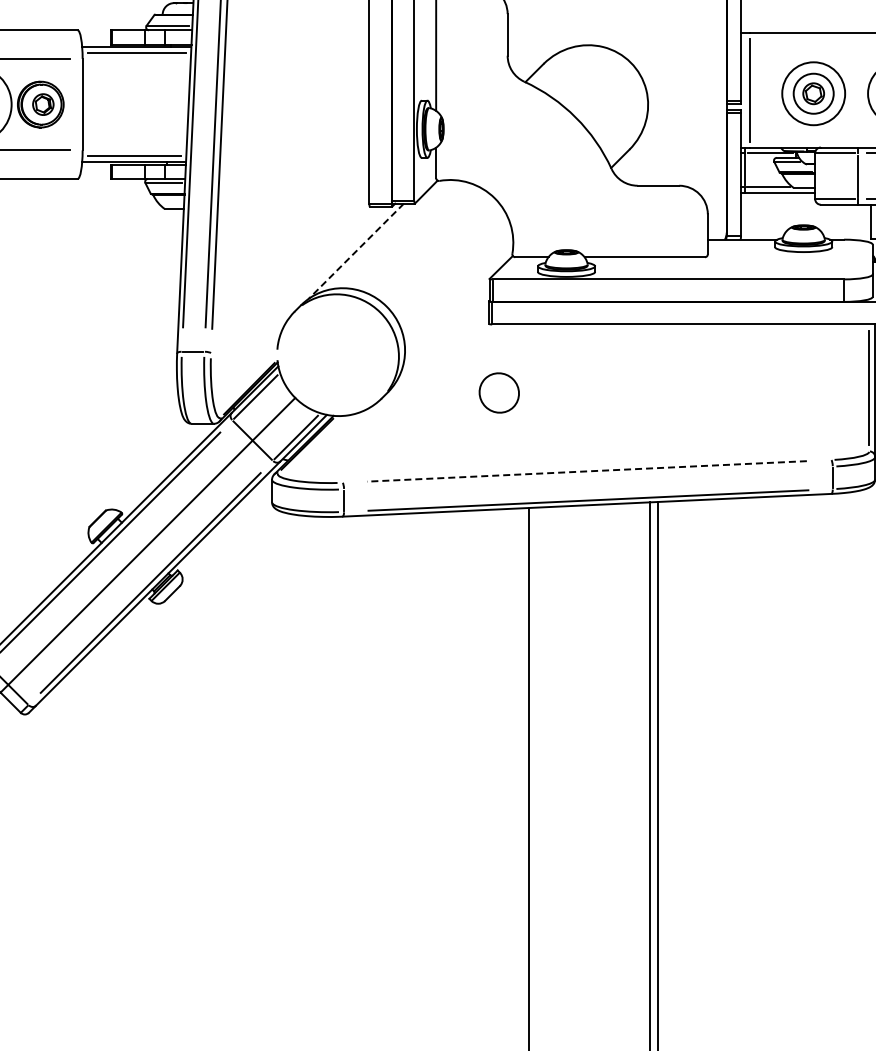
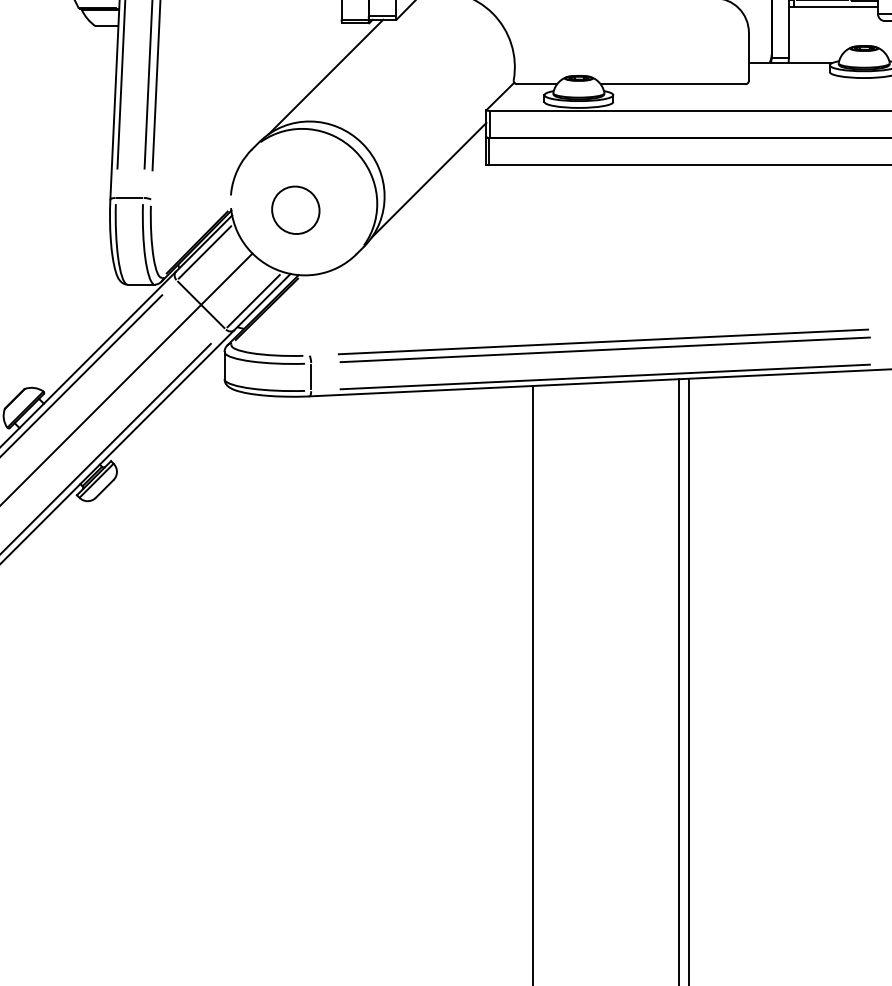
line: (355, 251) -> (324, 77), dashed -> solid
line: (441, 336) -> (428, 179), added
part: (498, 392) -> (294, 209), moved
line: (586, 471) -> (602, 342), dashed -> solid
line: (588, 477) -> (605, 349), added

